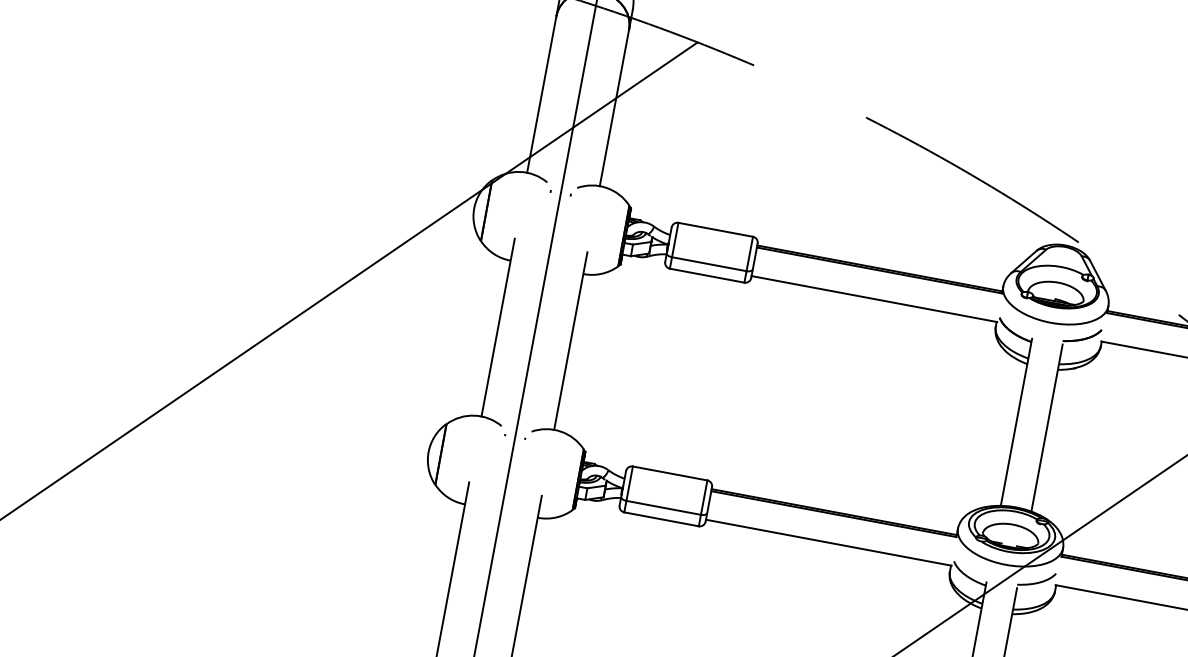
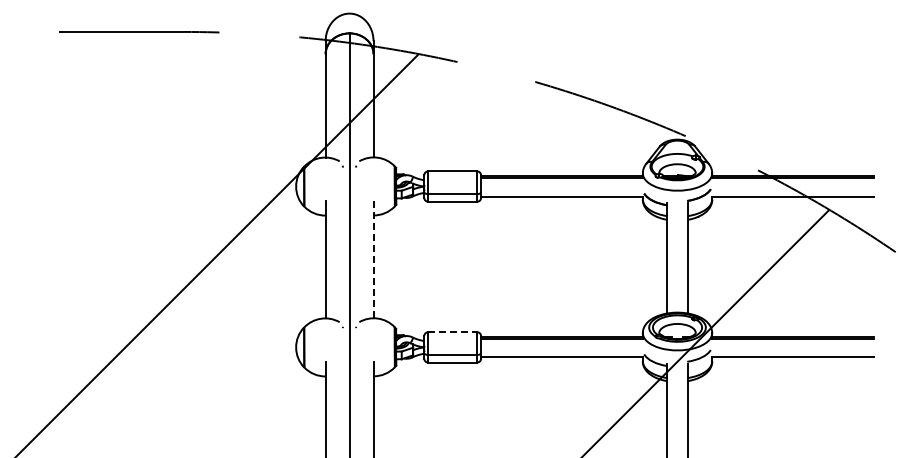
line: (570, 340) -> (373, 259), solid -> dashed
line: (669, 473) -> (452, 332), solid -> dashed

